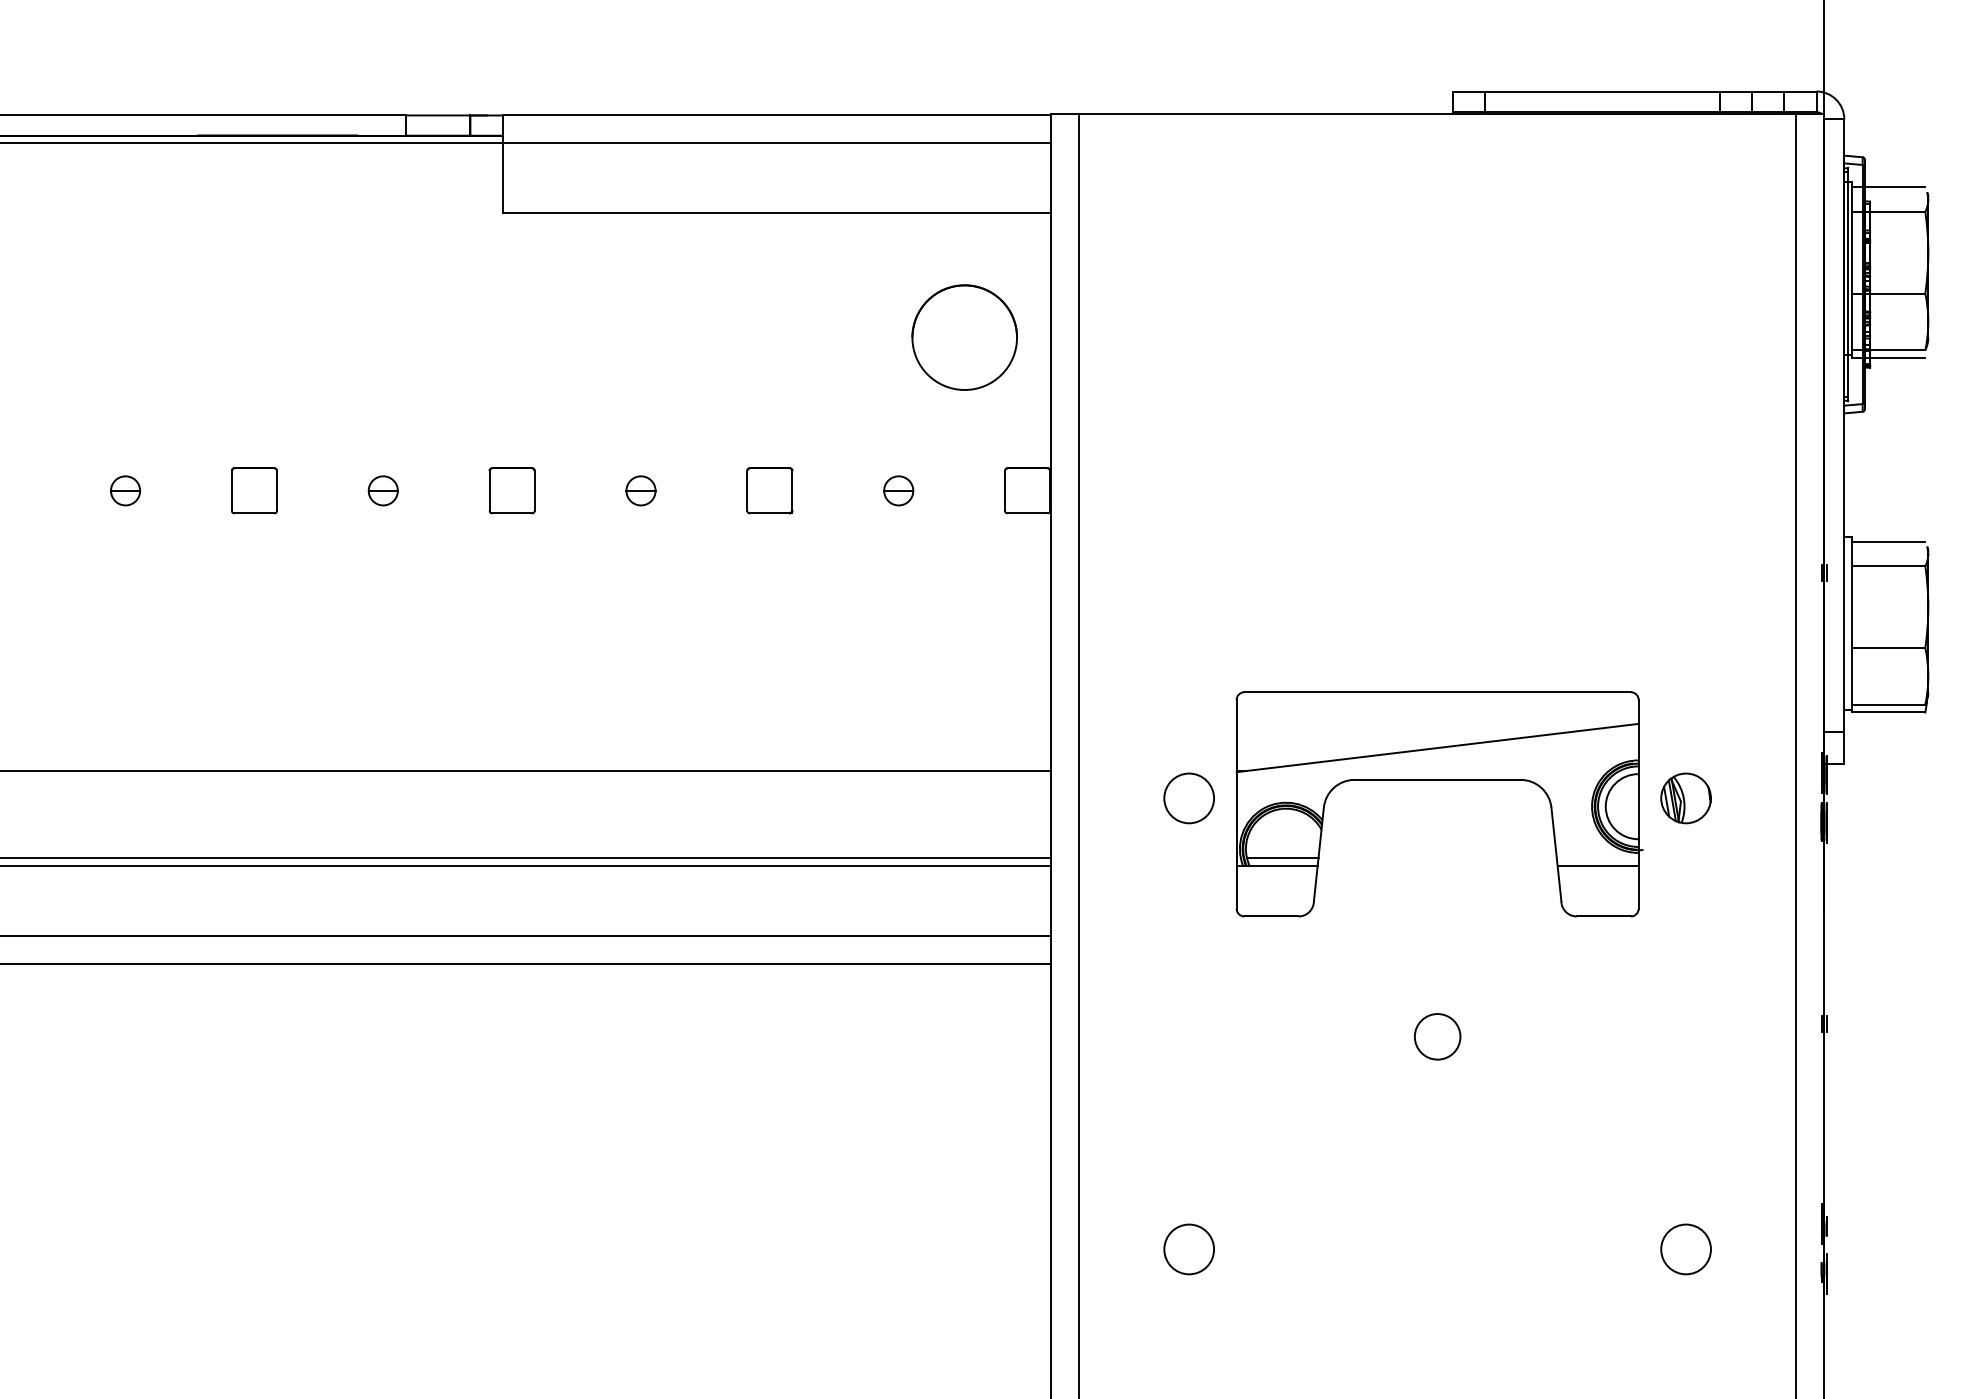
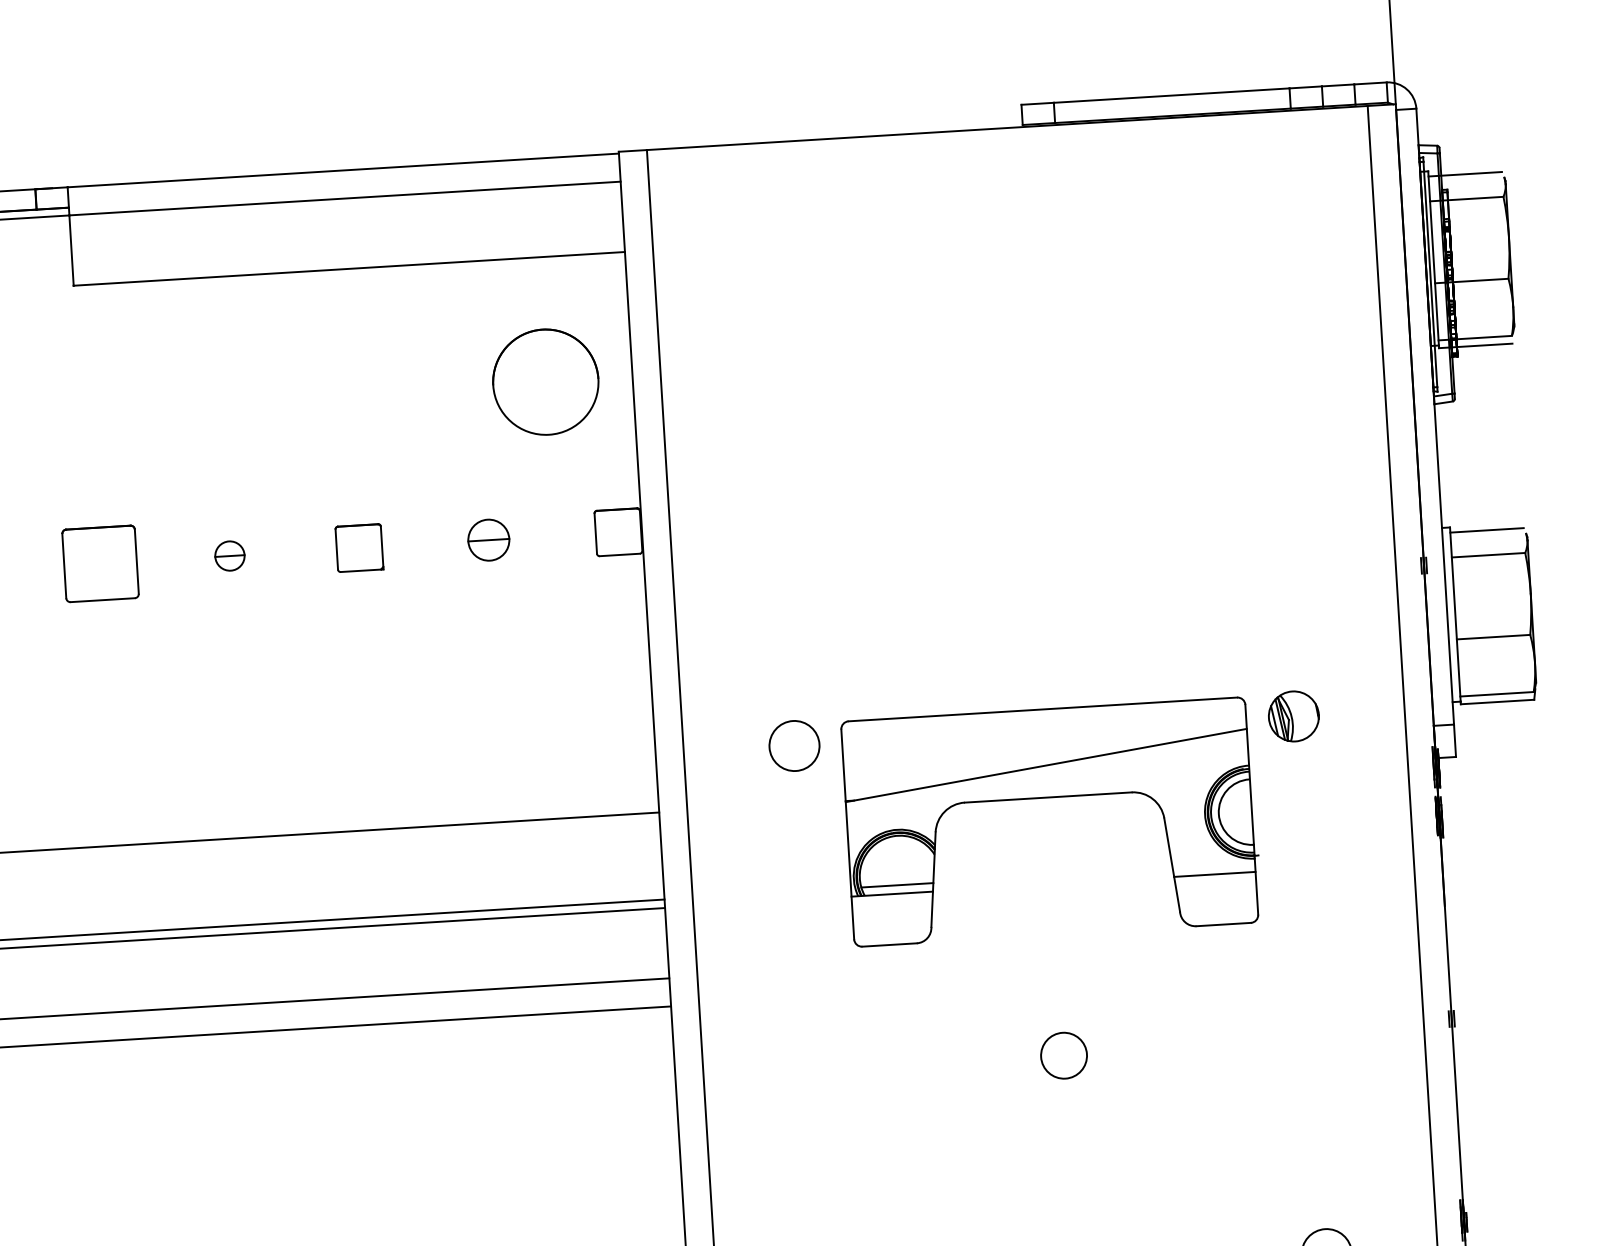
part: (511, 490) -> (99, 563), size x1.6
part: (898, 490) -> (488, 539), size x1.4
circle: (1188, 798) -> (793, 746), moved
part: (1685, 798) -> (1293, 716), moved

